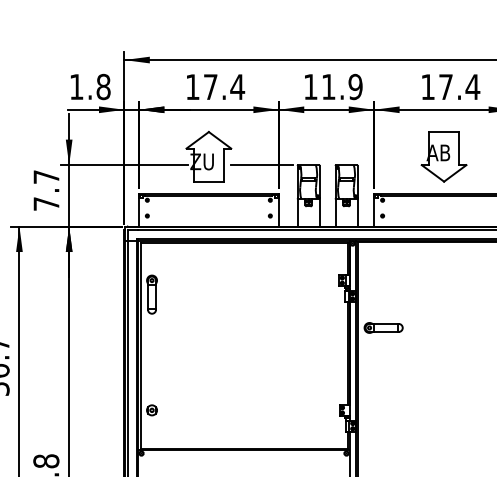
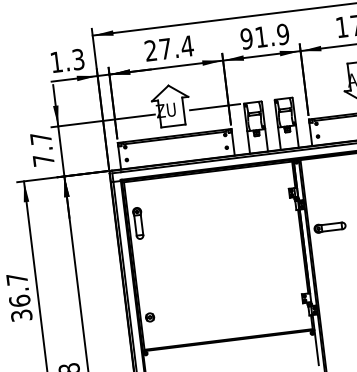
text: (192, 86) -> (150, 50), 17.4 -> 27.4
text: (310, 86) -> (246, 38), 11.9 -> 91.9
text: (103, 87) -> (78, 59), 1.8 -> 1.3

